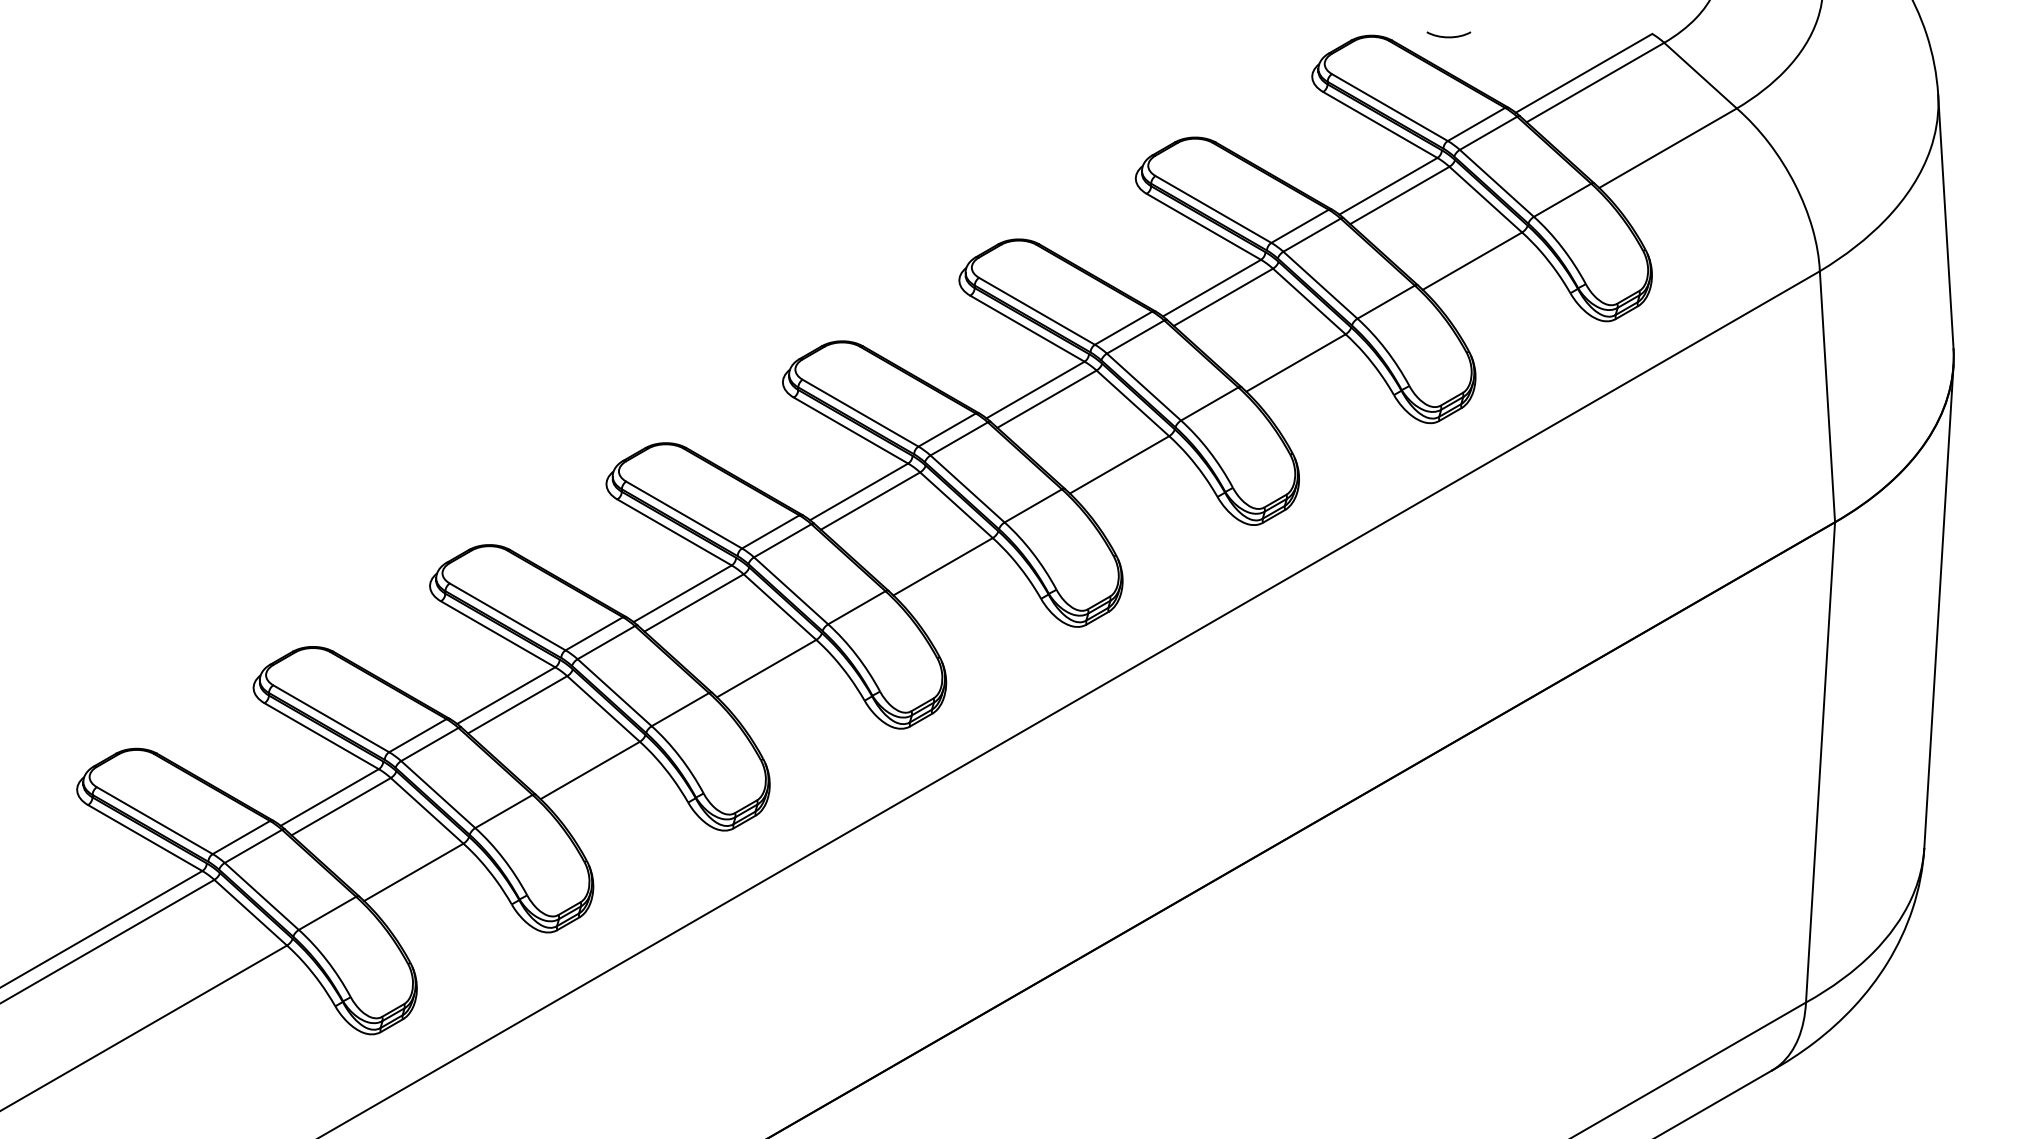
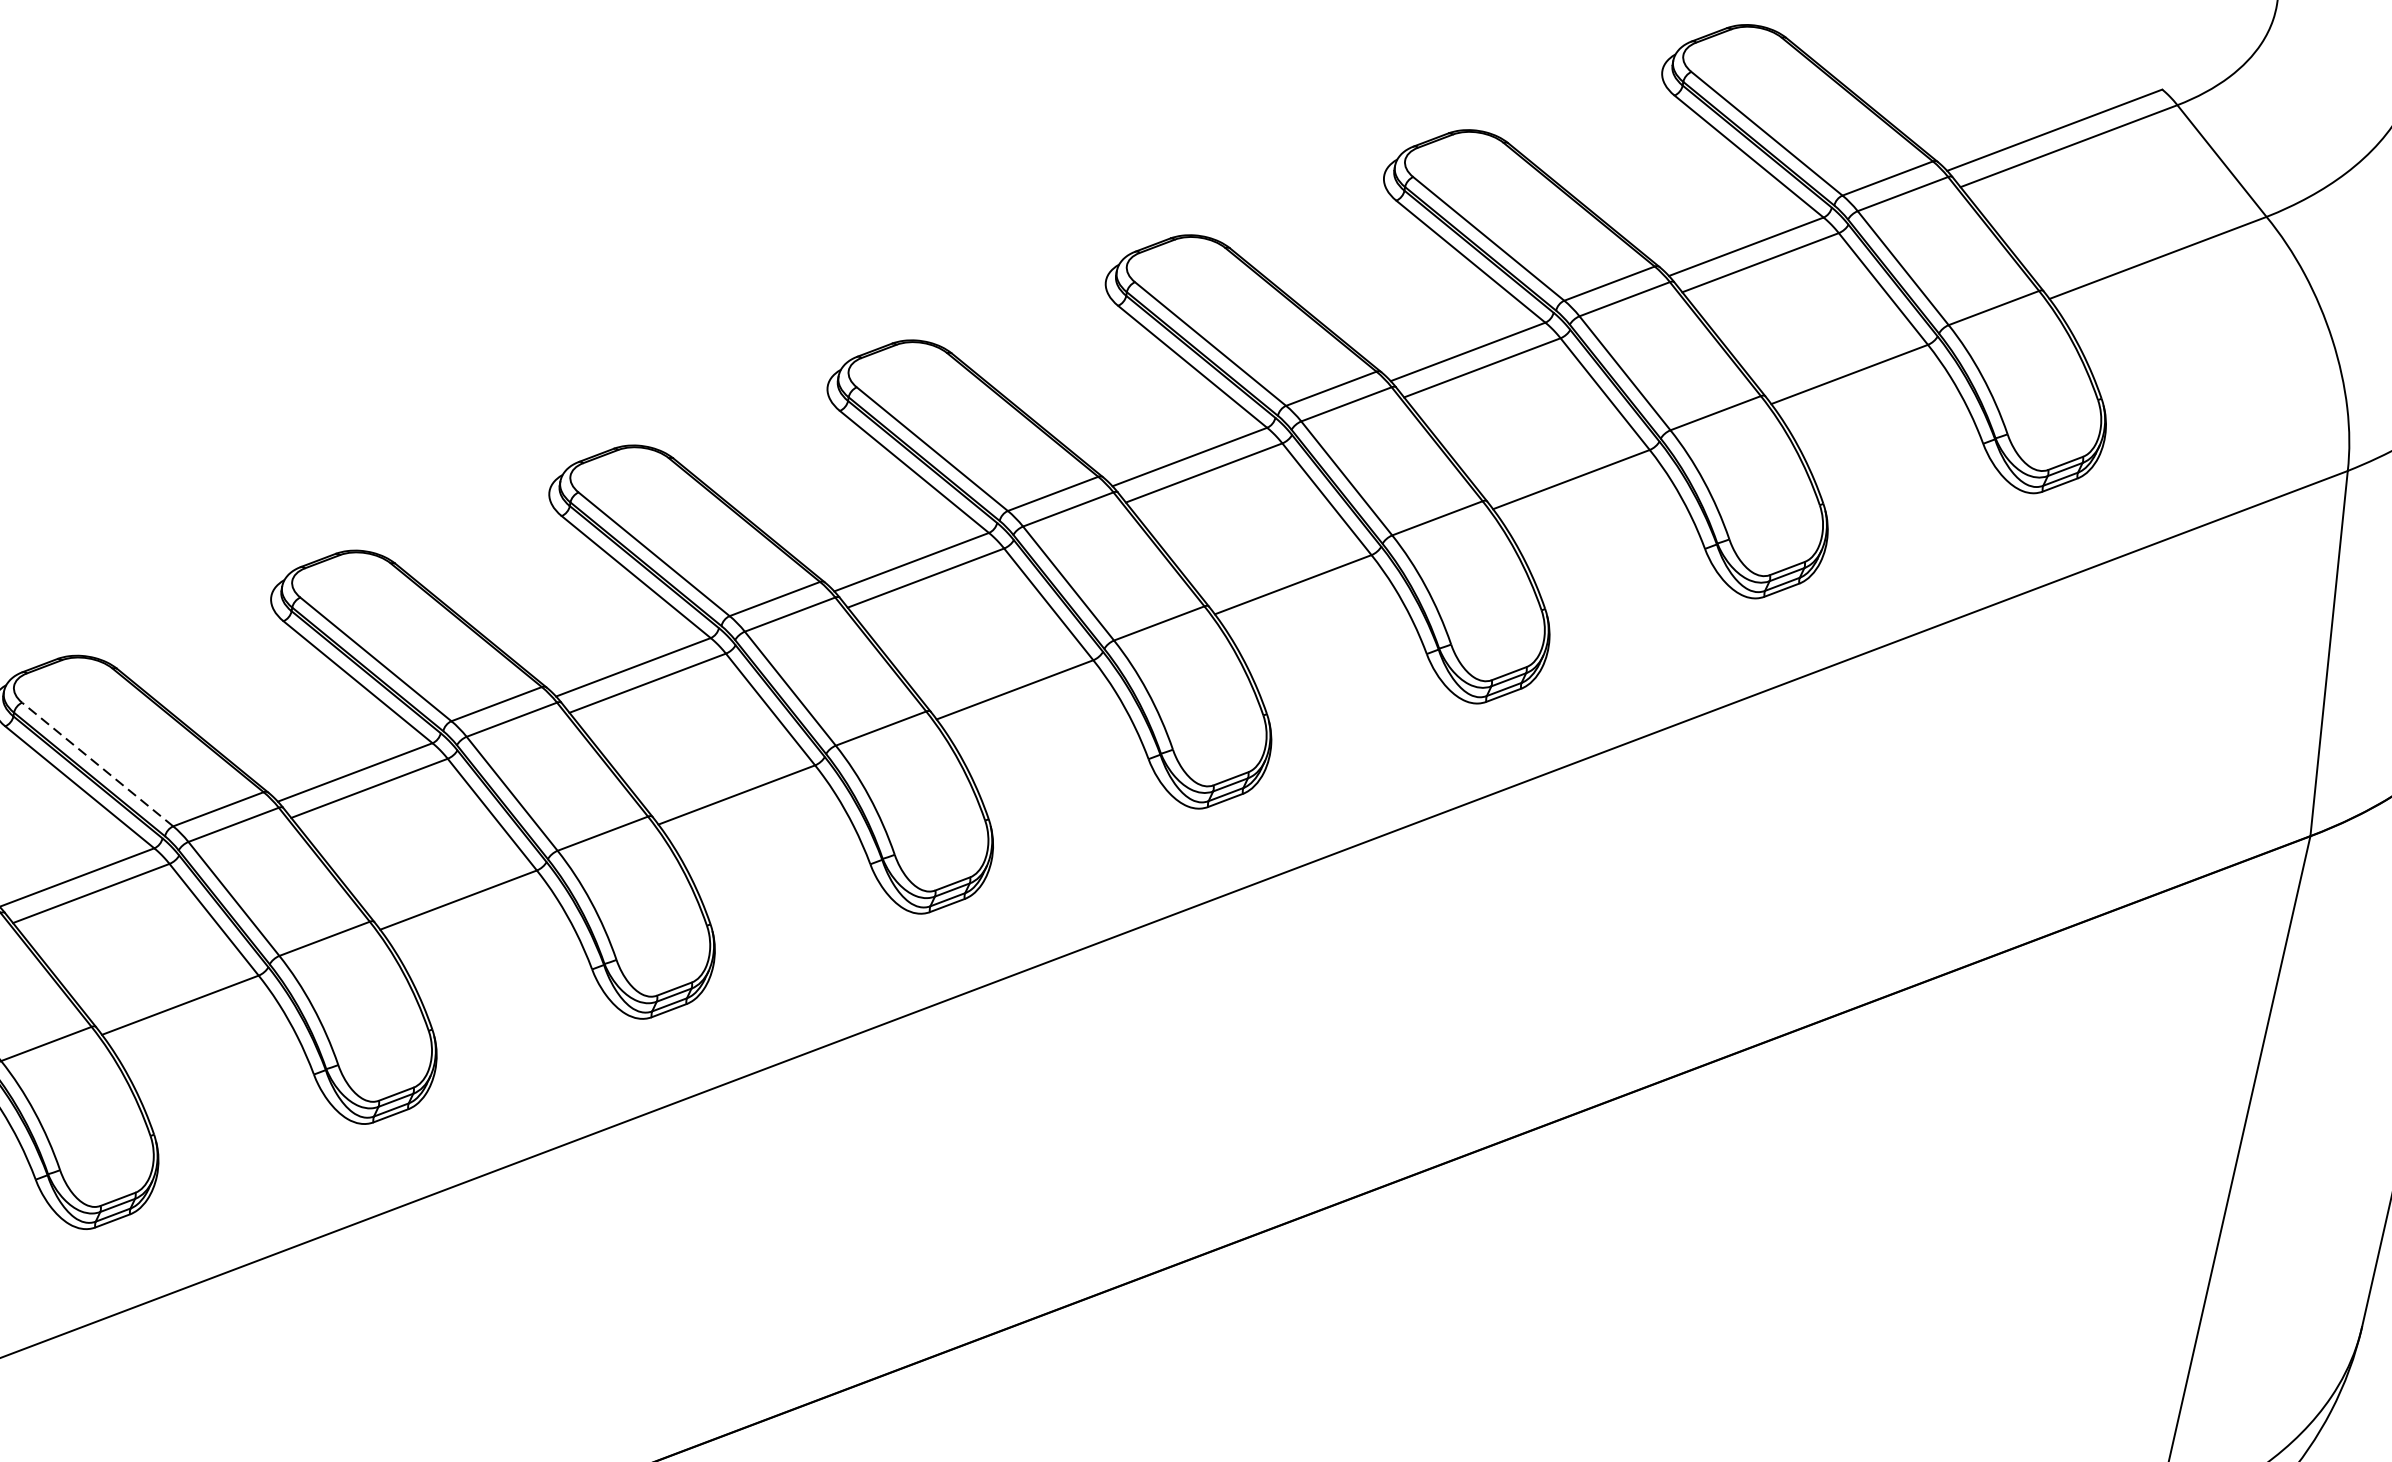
curve: (1448, 36) -> (1868, 45), removed
line: (331, 718) -> (98, 764), solid -> dashed

